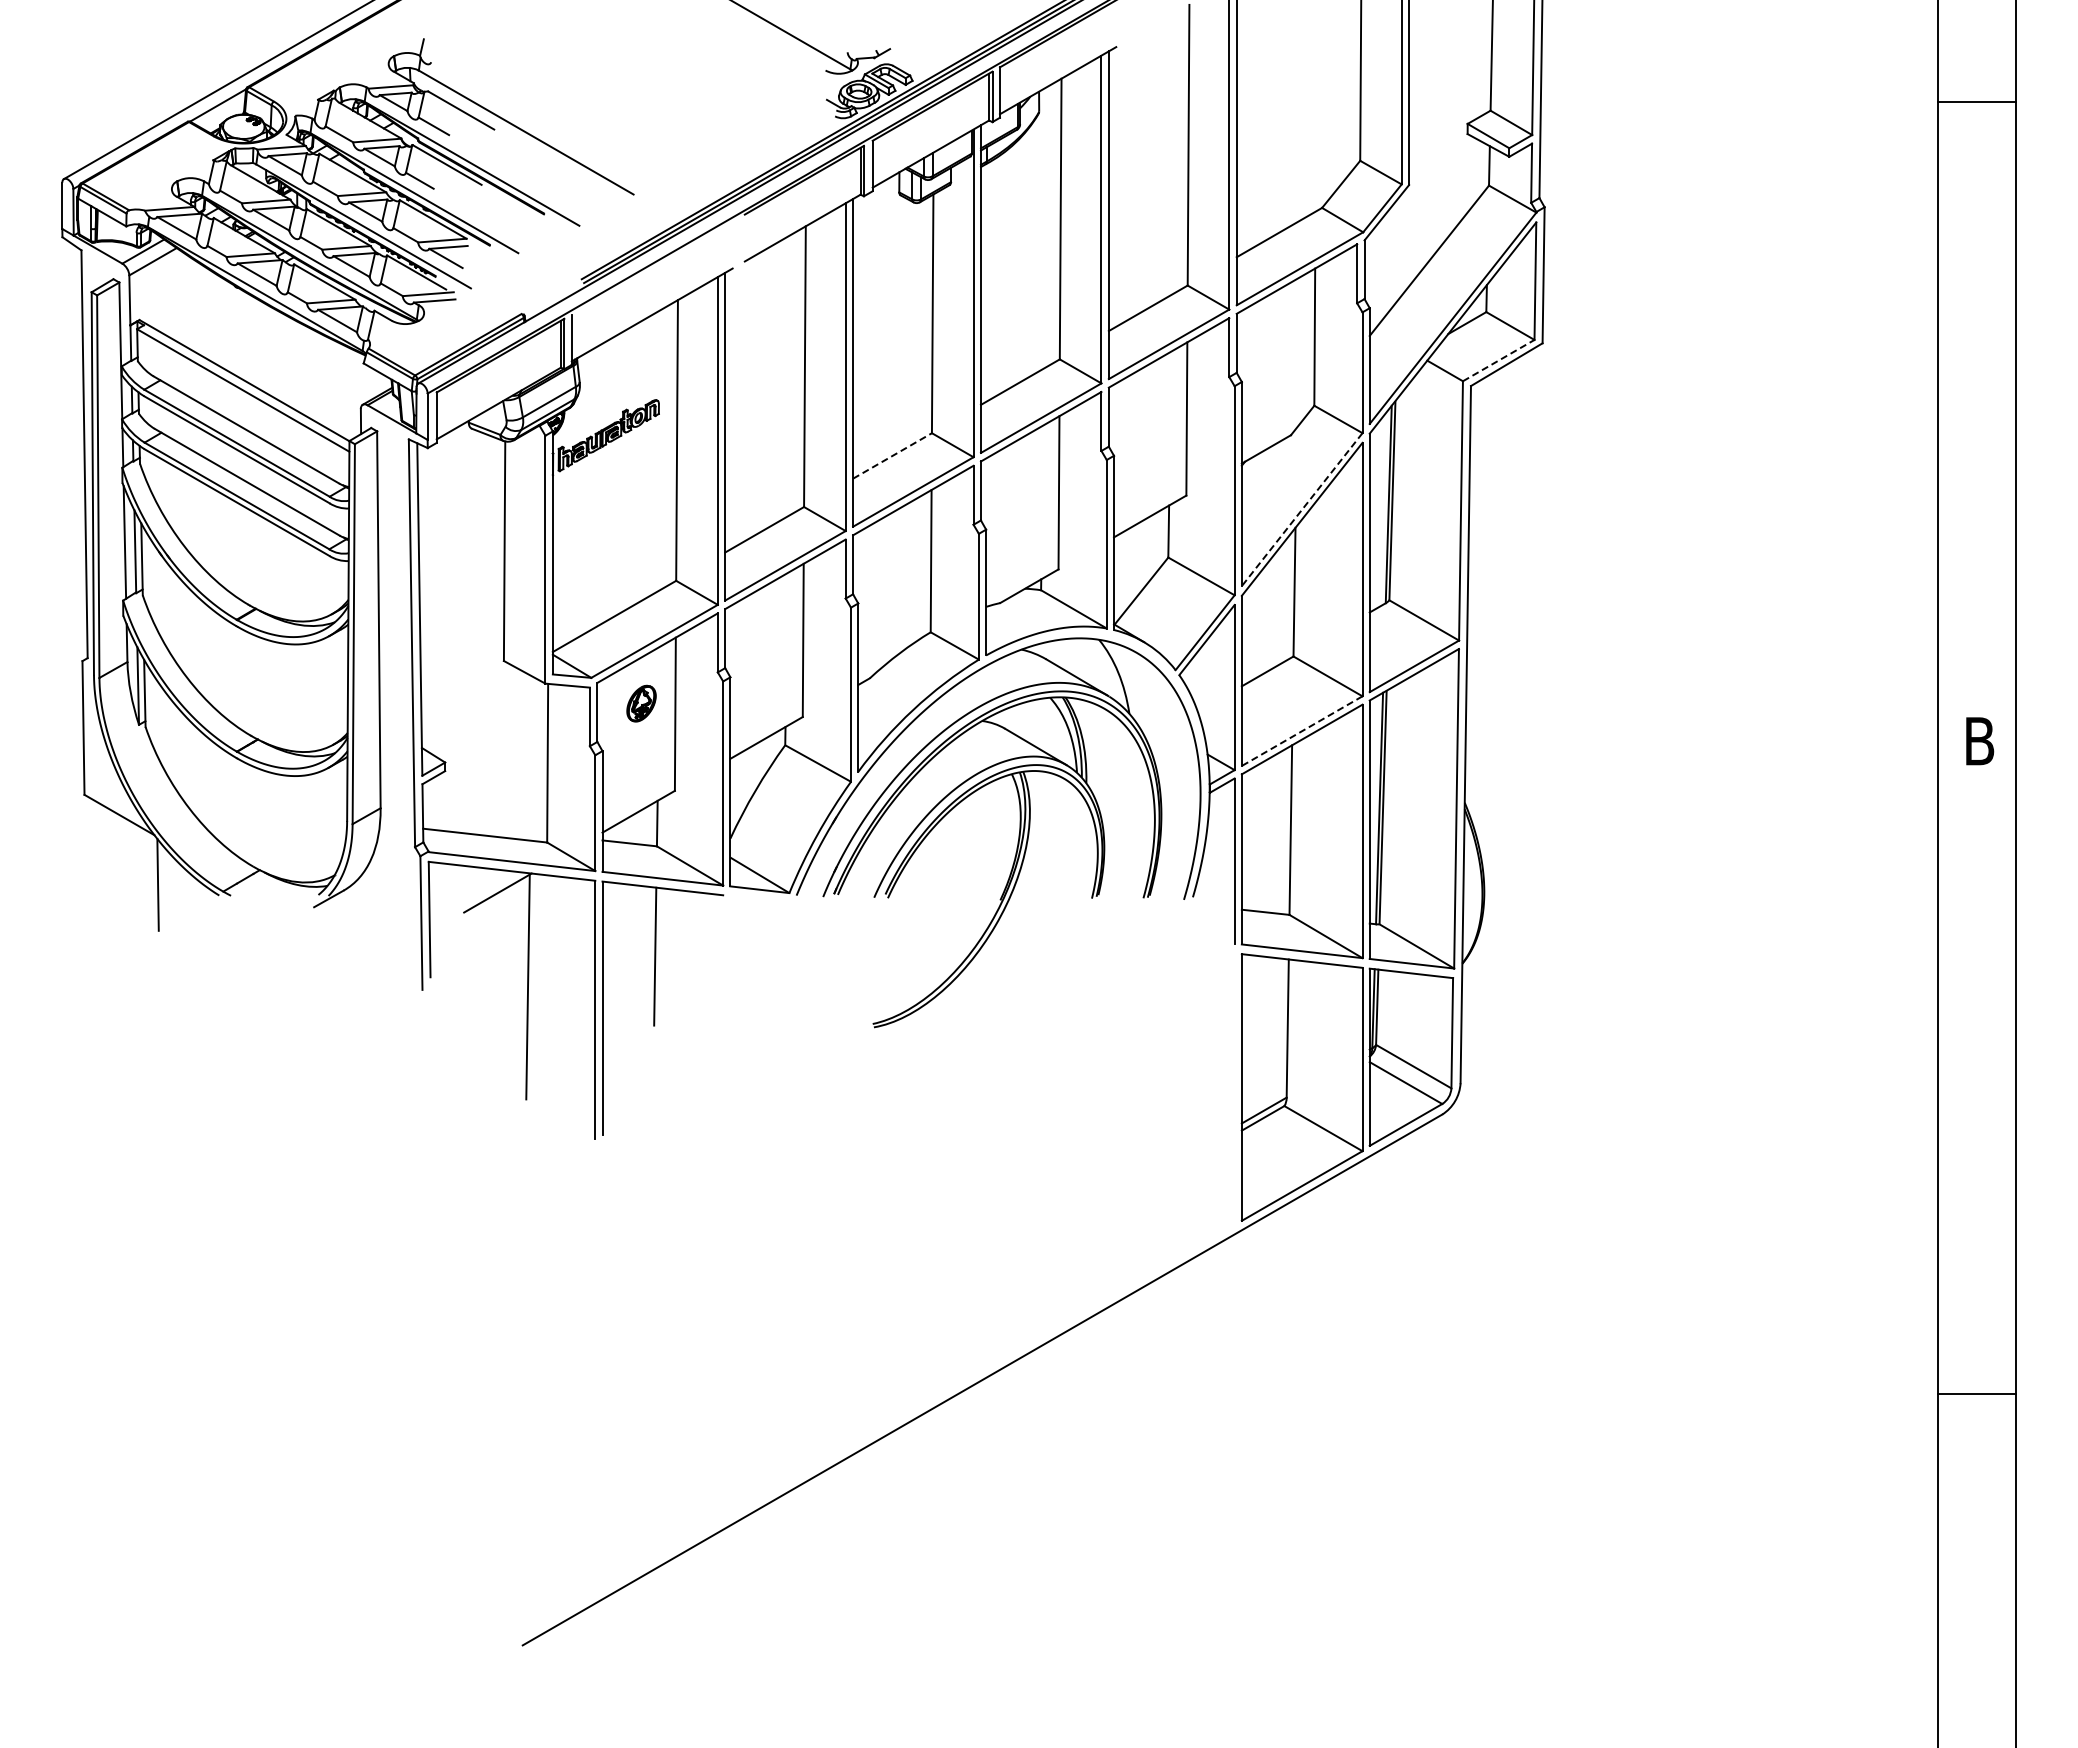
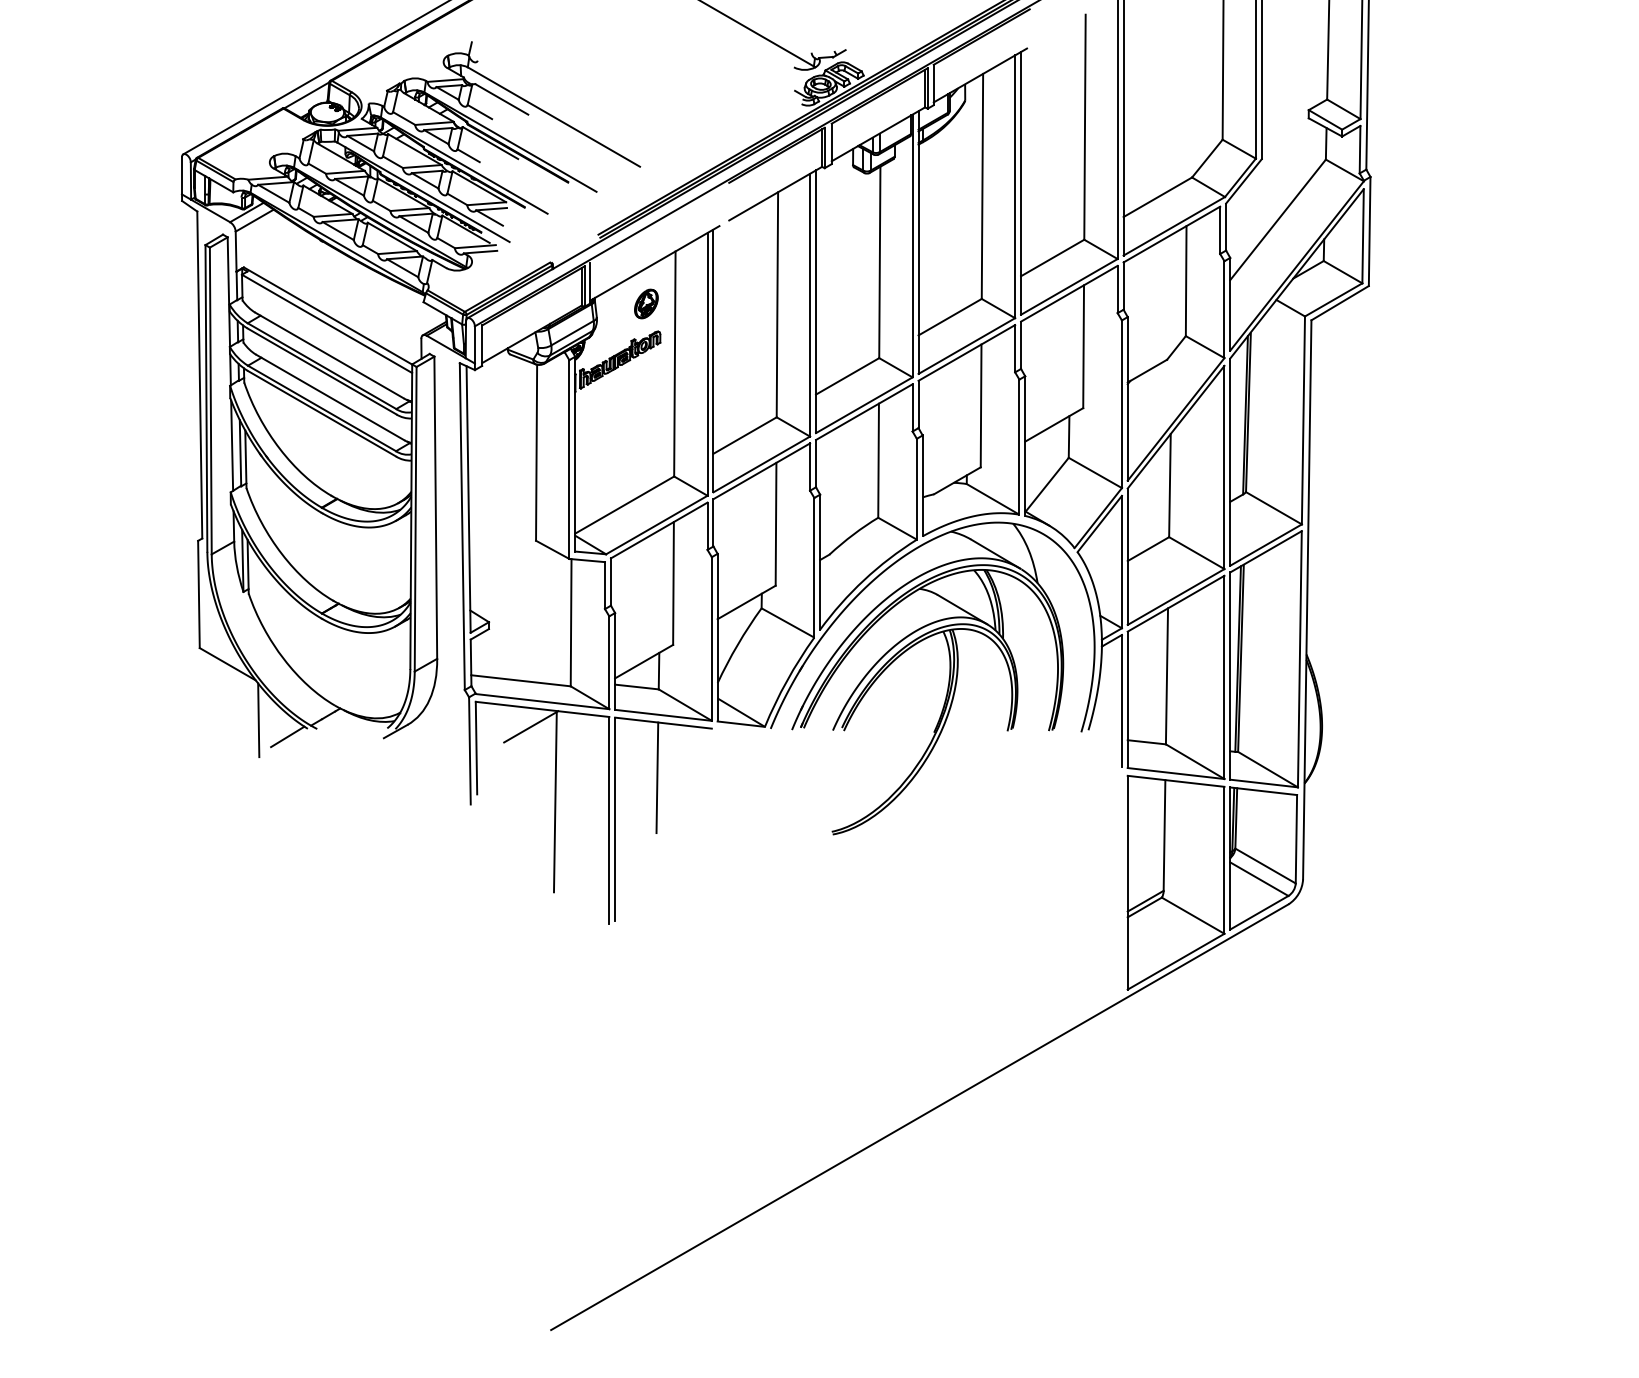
line: (1499, 360) -> (1334, 299), dashed -> solid
line: (892, 455) -> (847, 376), dashed -> solid
line: (1301, 510) -> (1175, 420), dashed -> solid
part: (641, 703) -> (646, 303), moved
line: (1302, 731) -> (1176, 597), dashed -> solid
line: (194, 905) -> (287, 736), added

